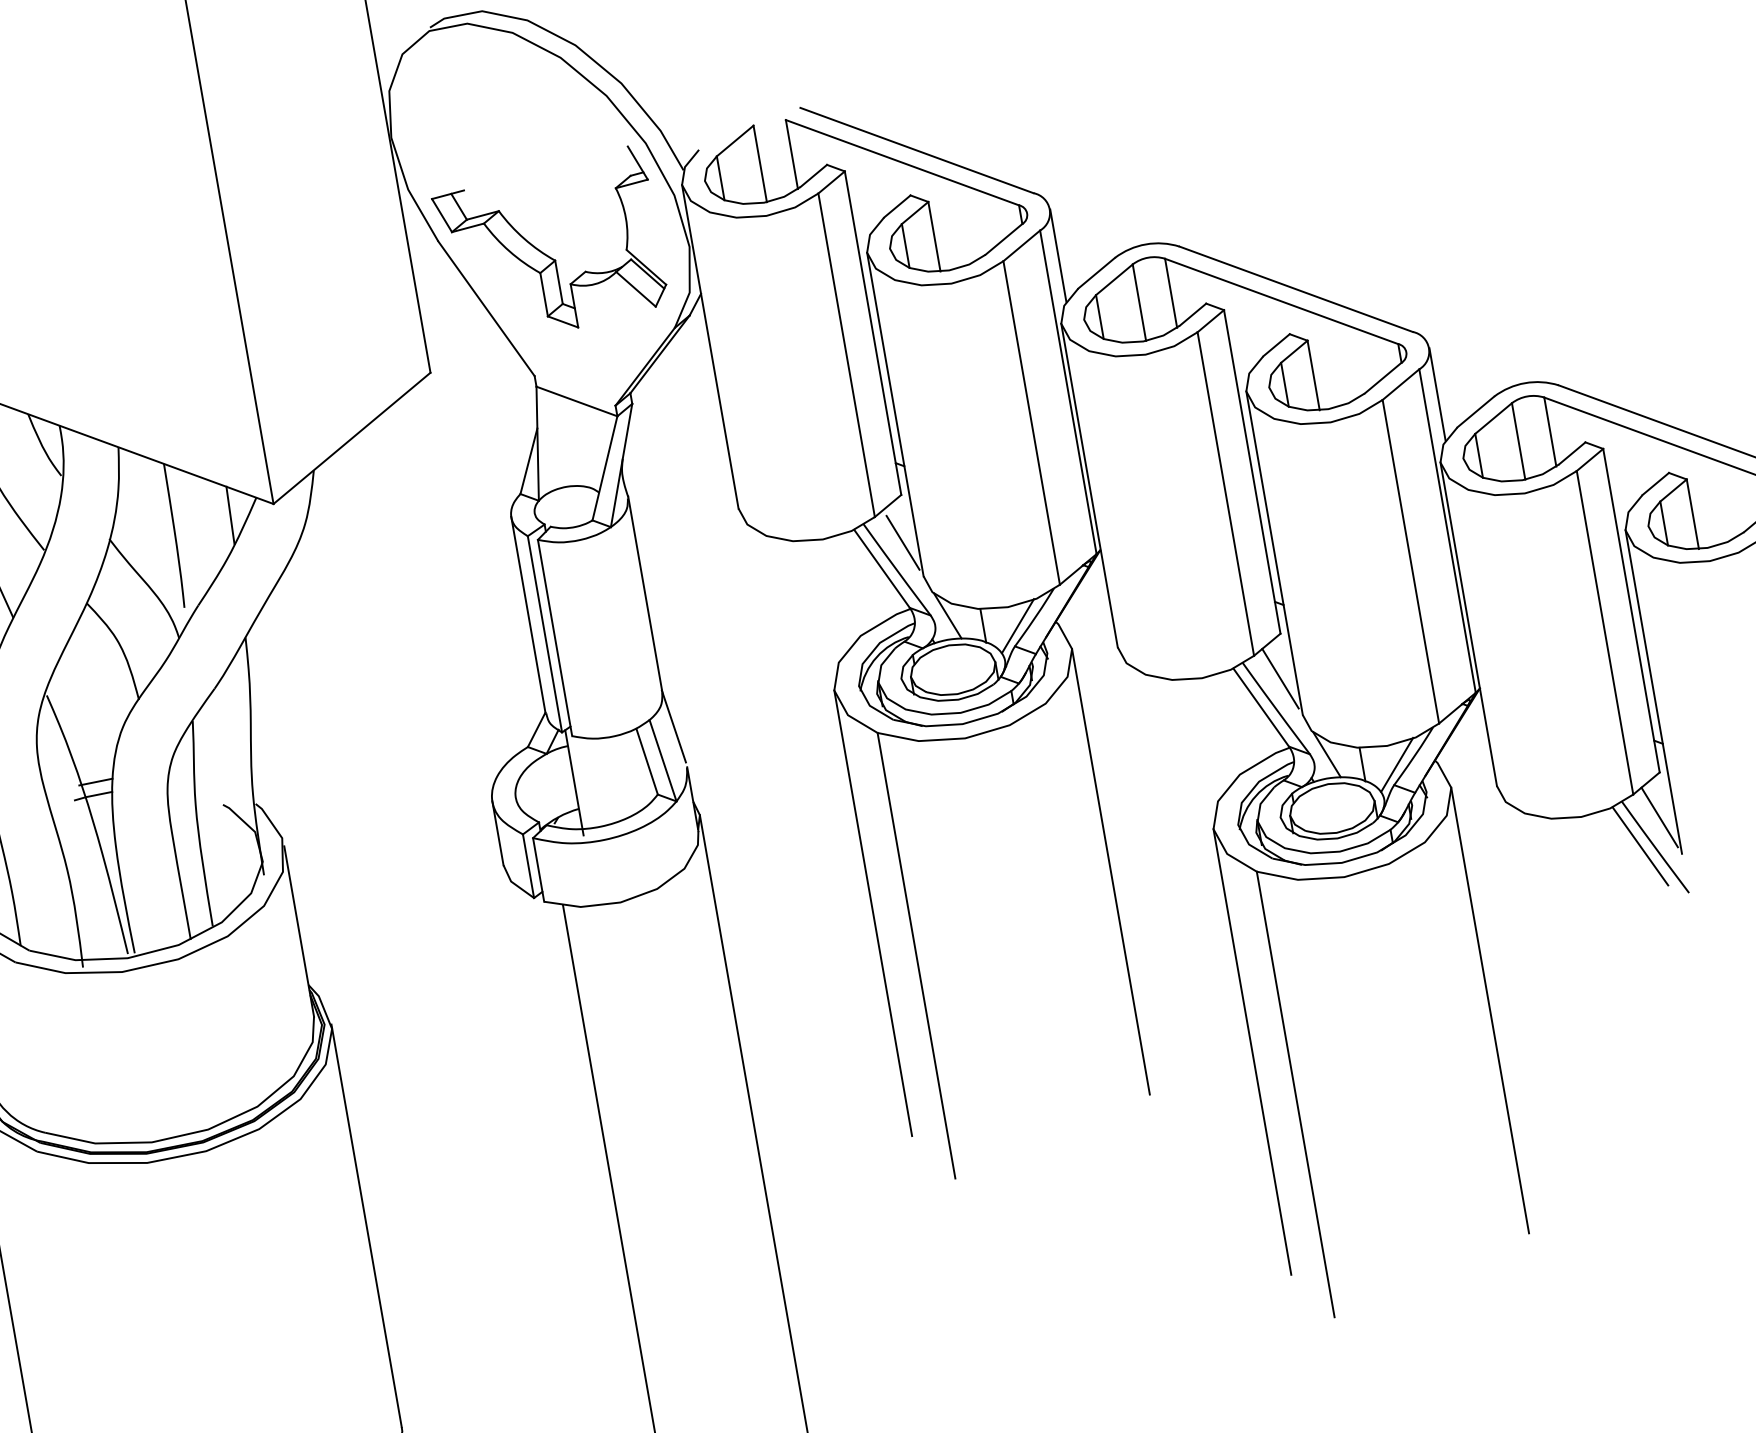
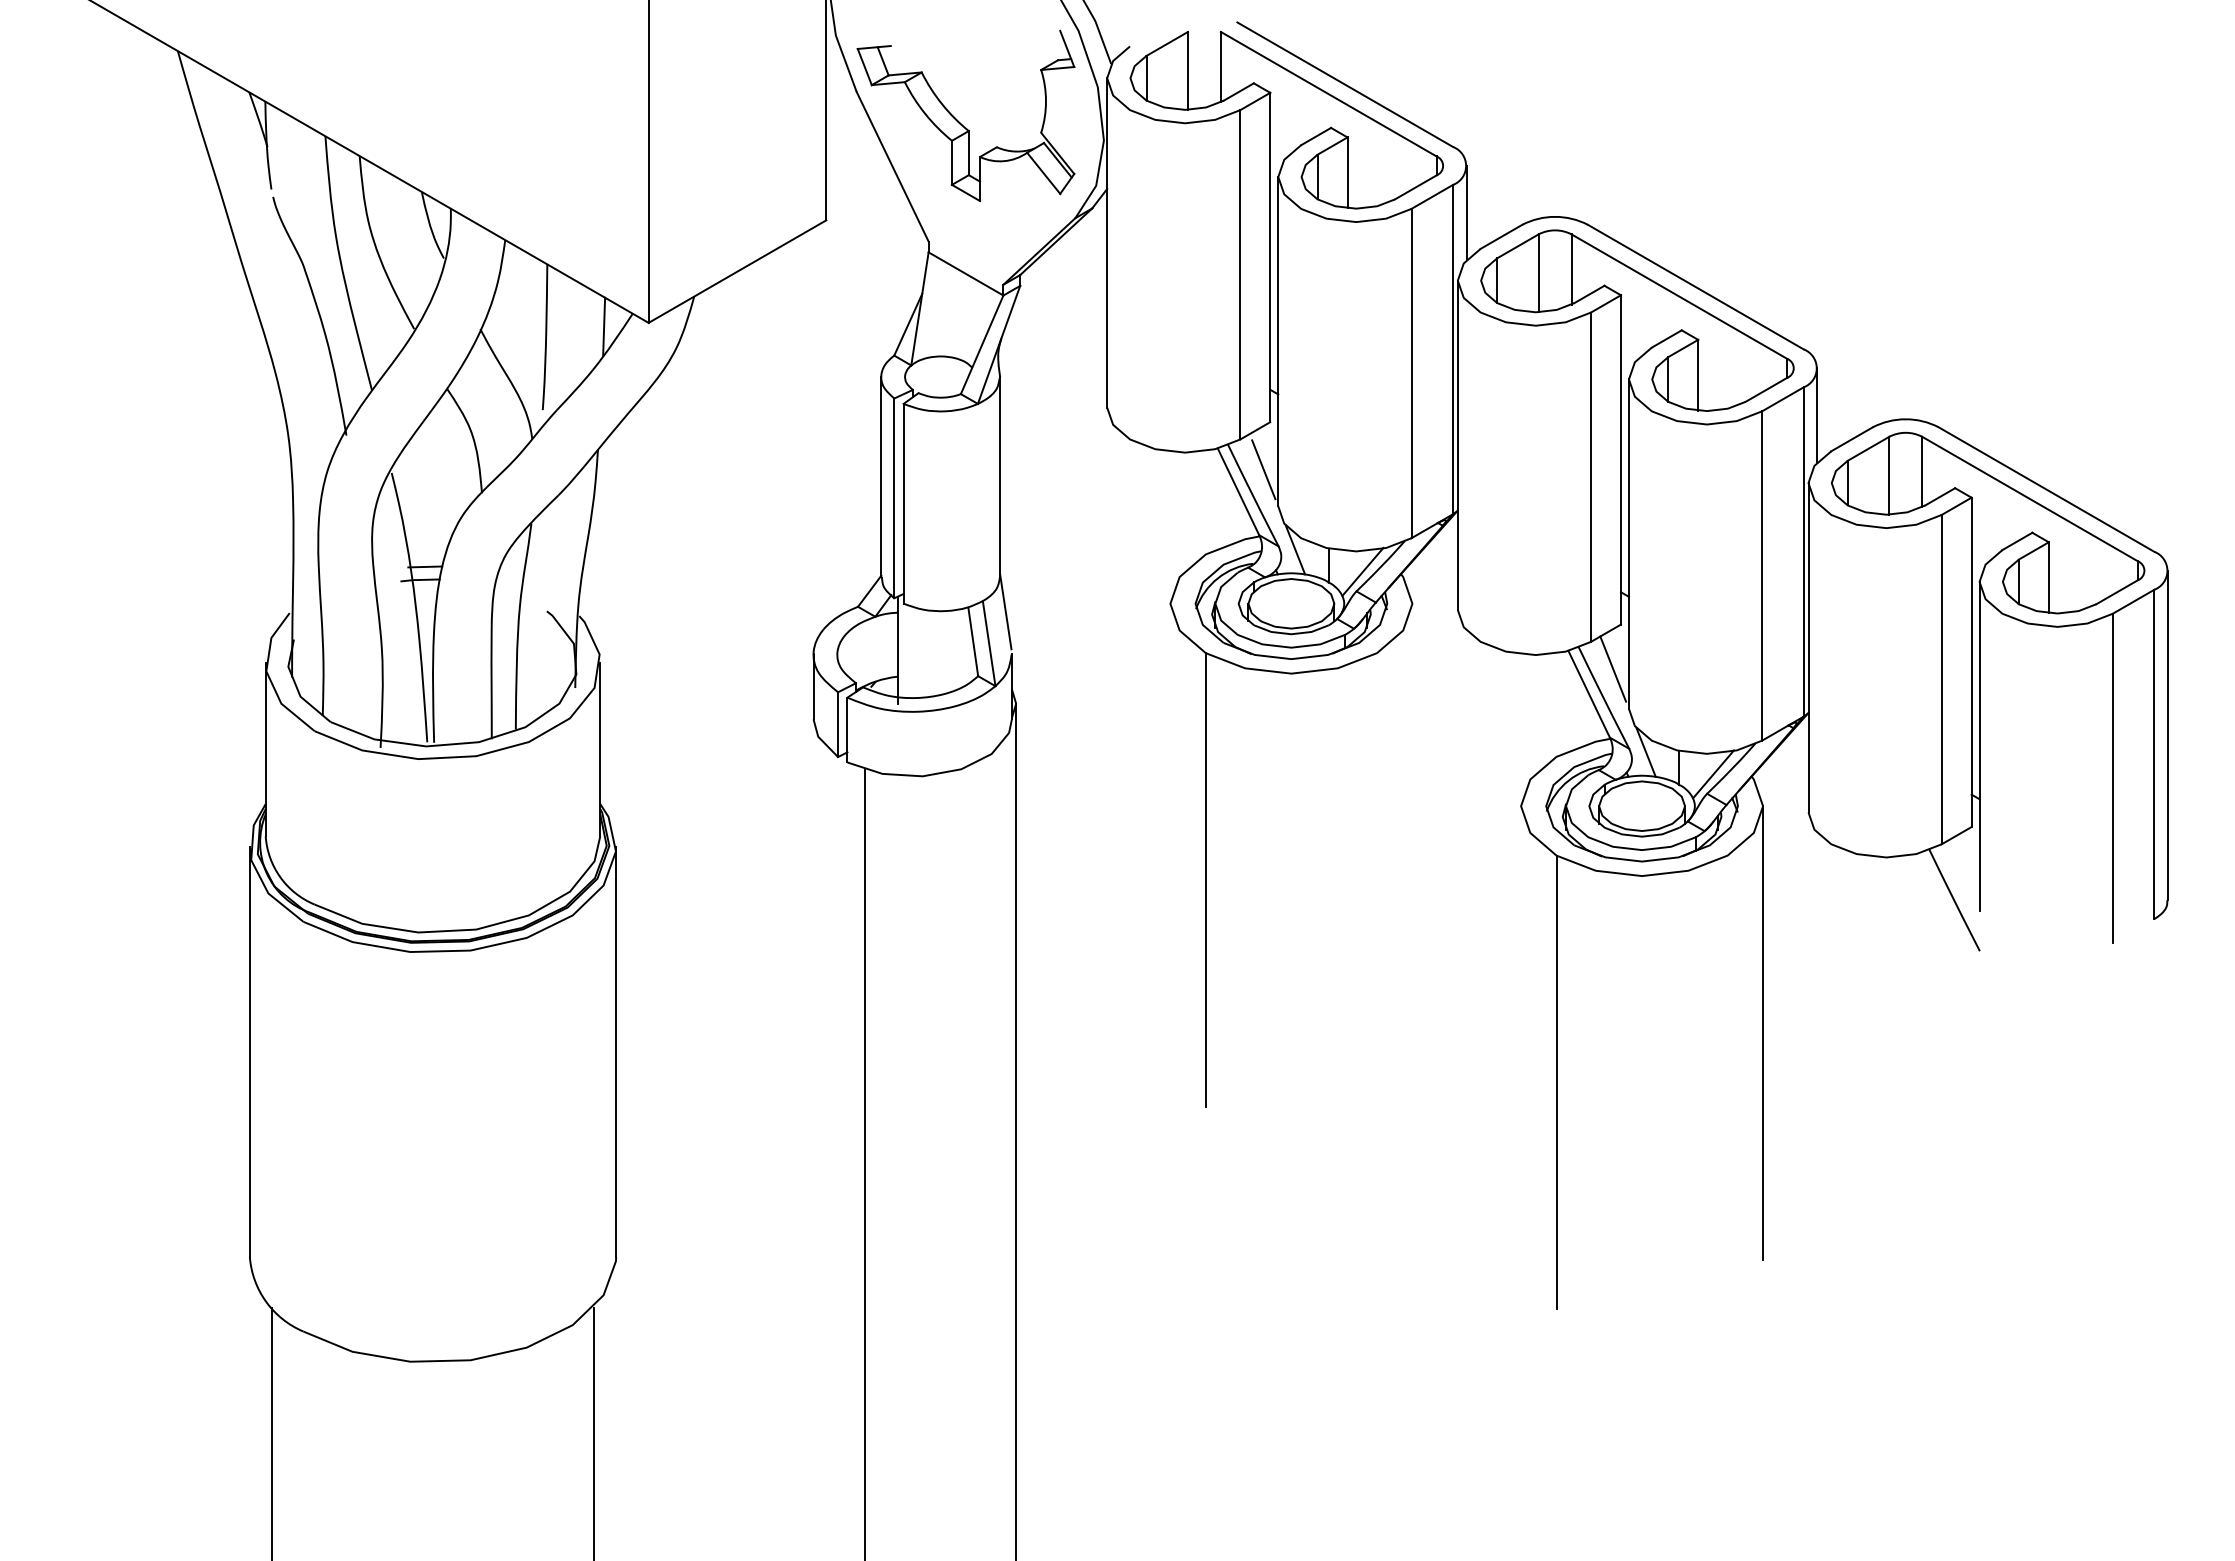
line: (1659, 817) -> (1963, 871), removed
line: (1640, 846) -> (1939, 896), removed
line: (1111, 871) -> (1412, 830), removed
line: (873, 913) -> (1170, 830), removed
line: (1252, 1051) -> (1521, 1032), removed

